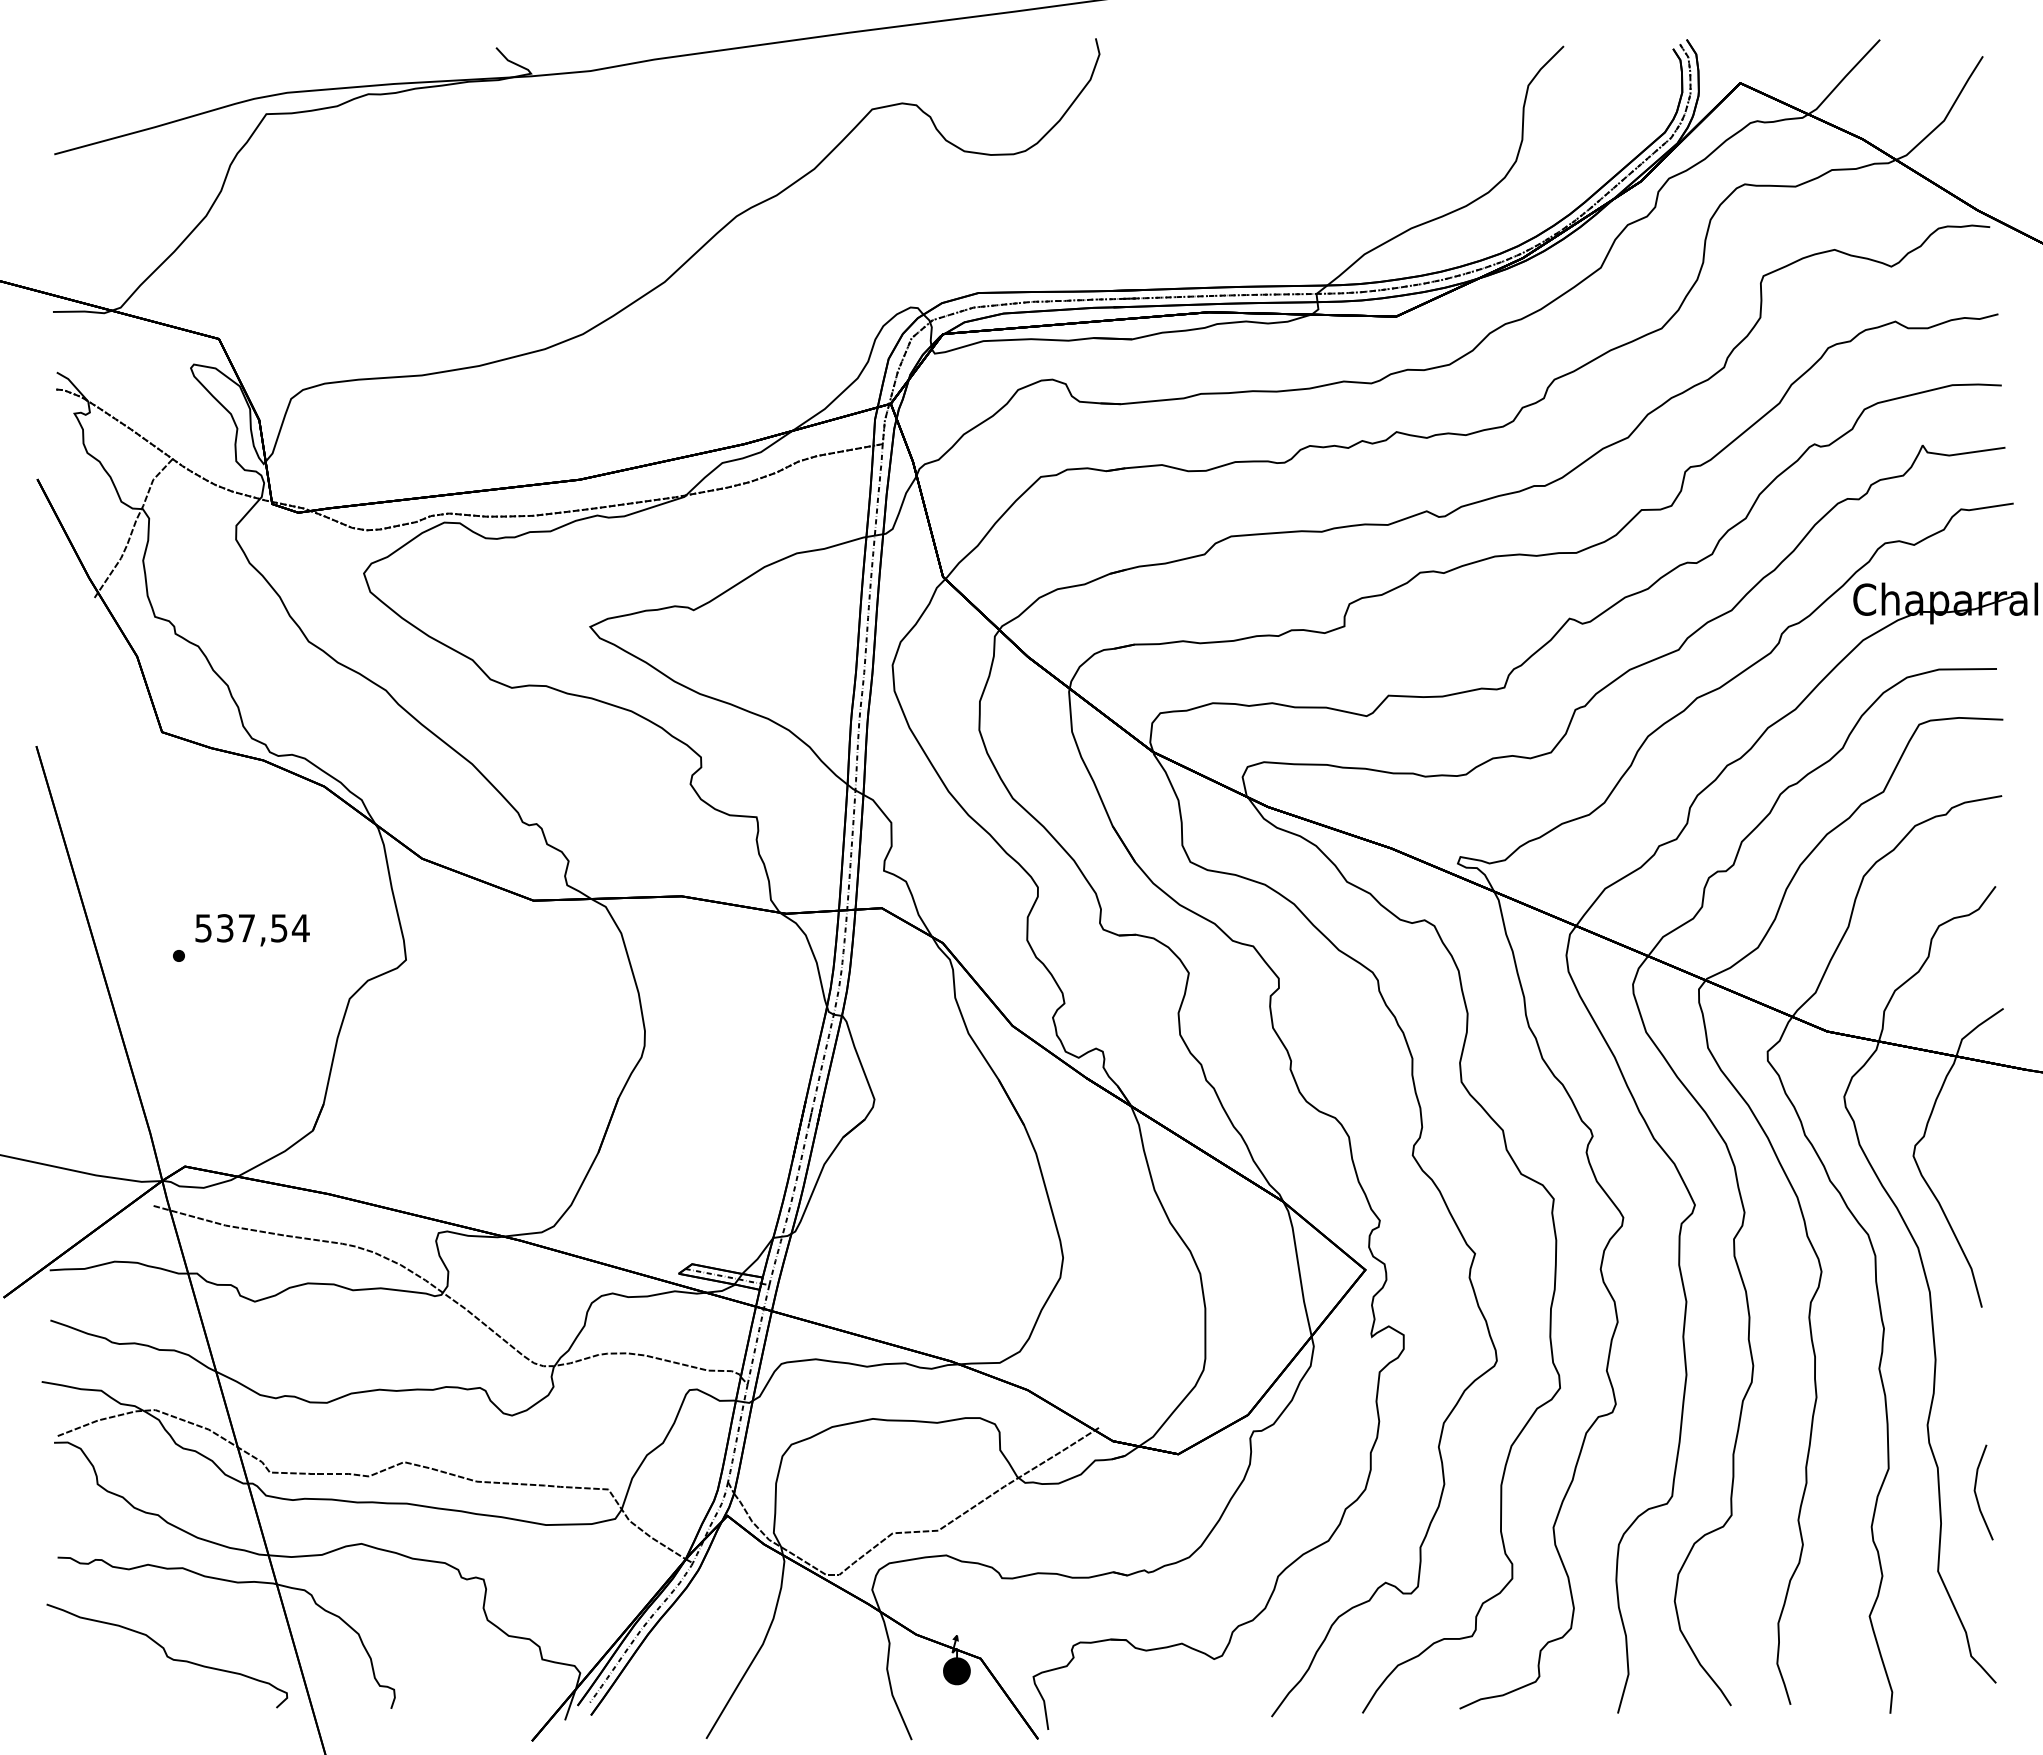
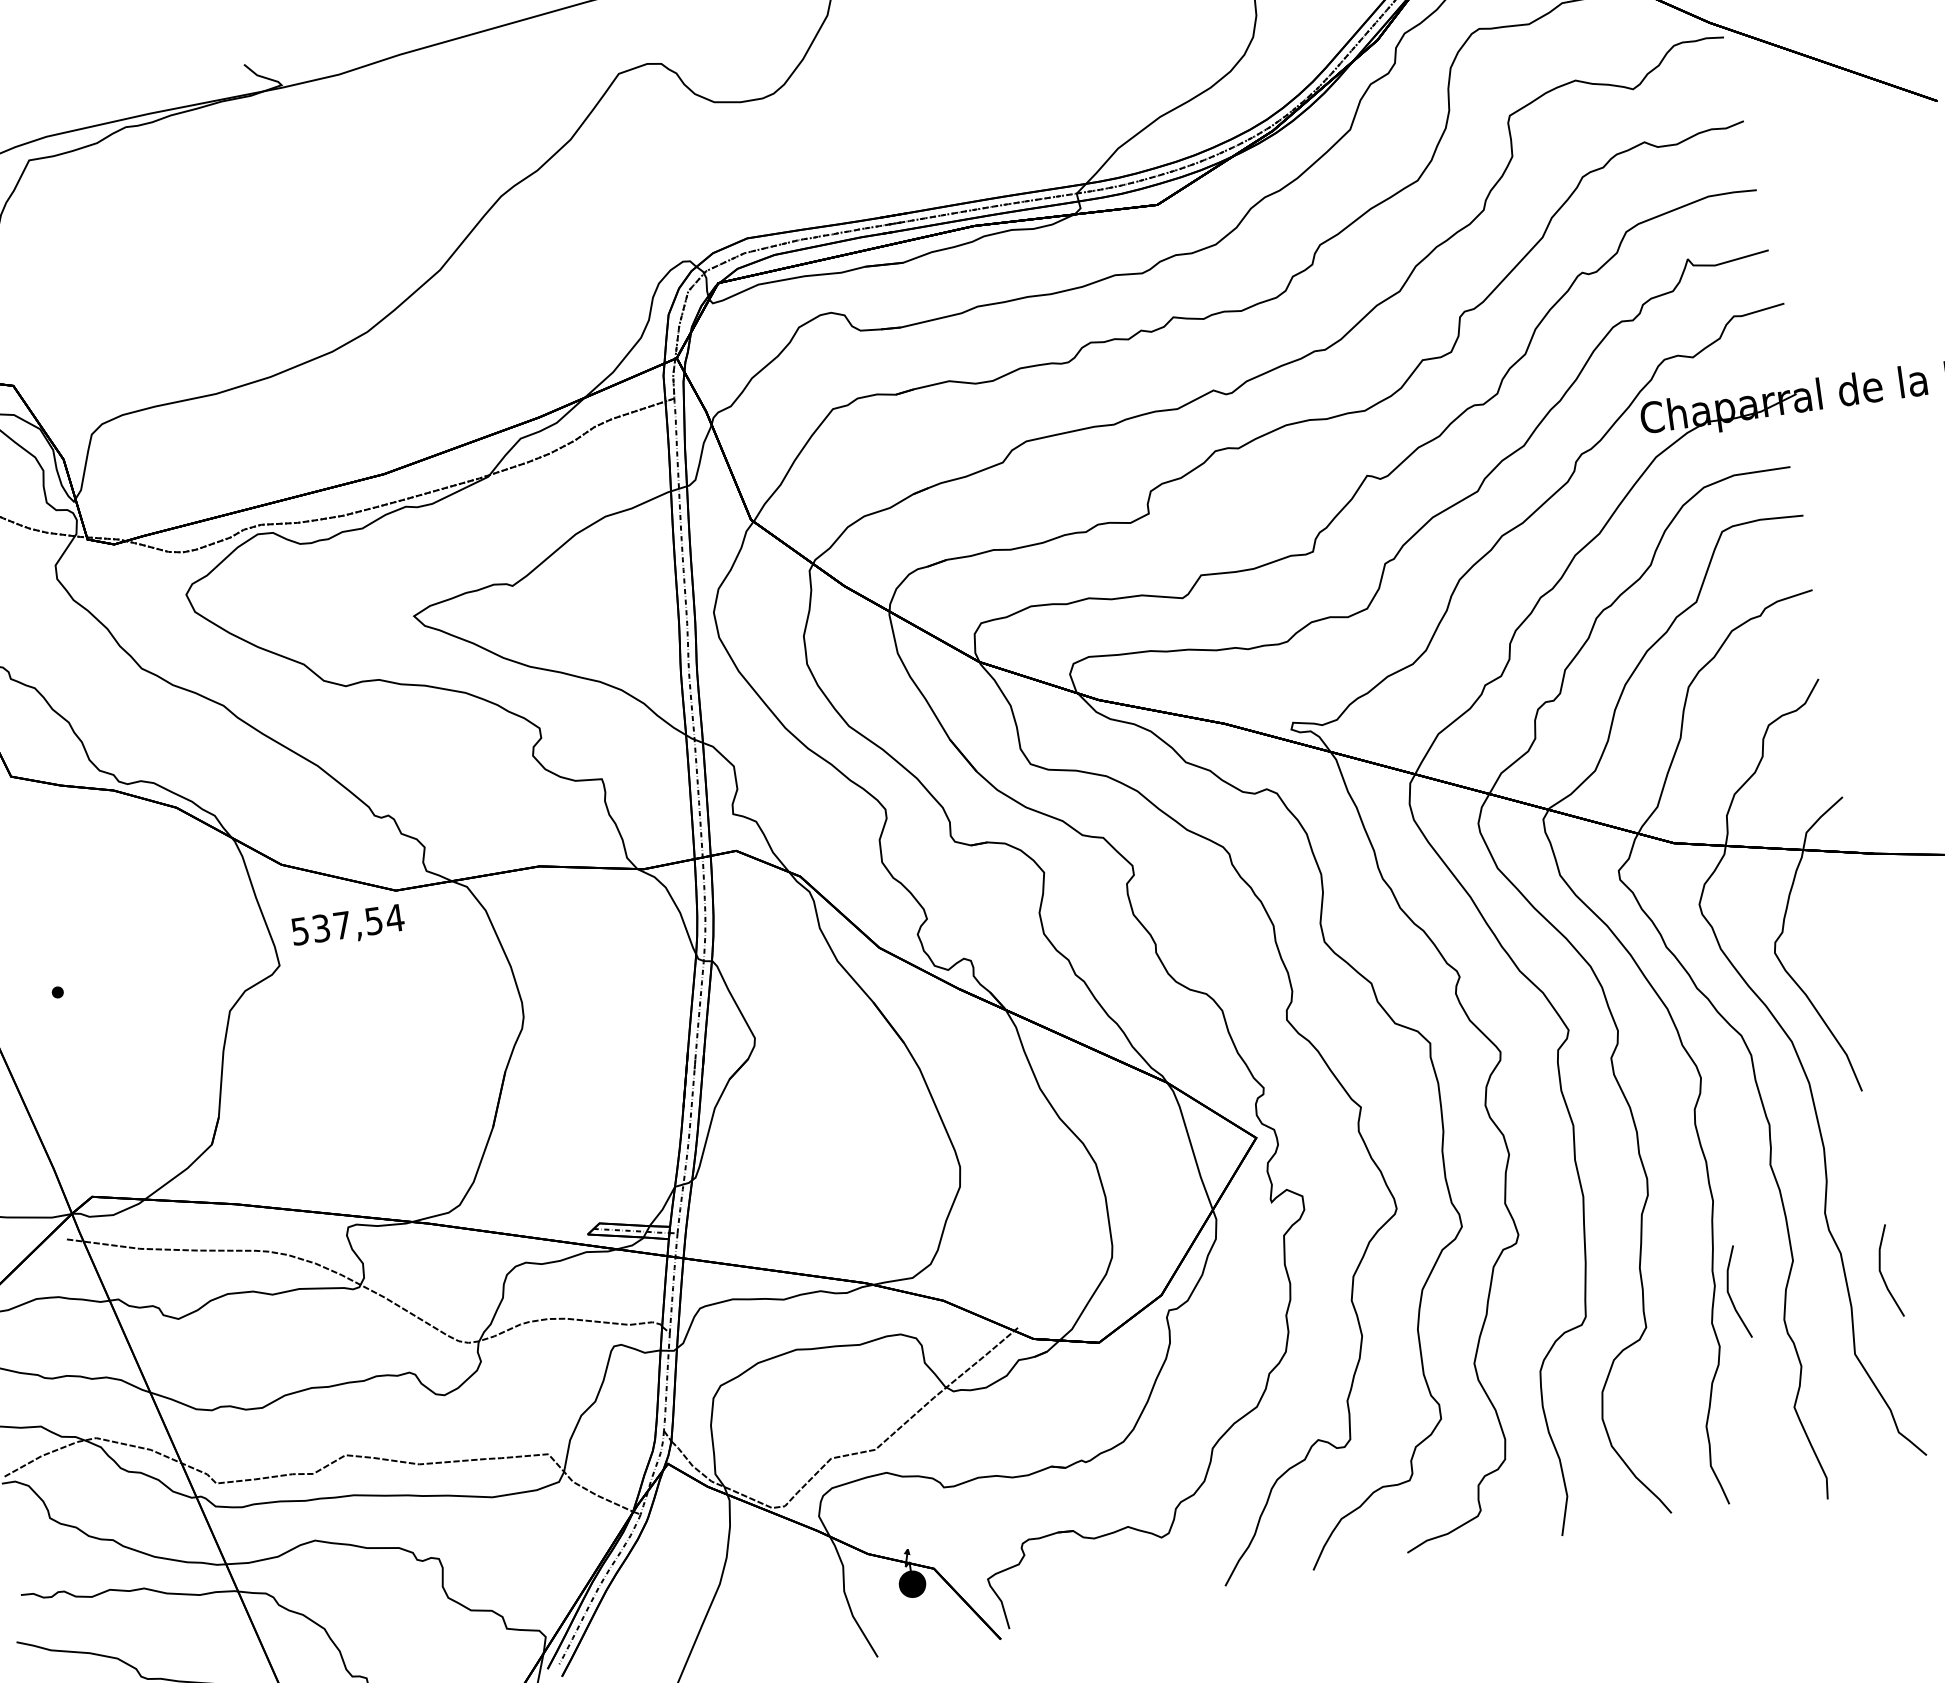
text: (252, 930) -> (348, 926), moved
line: (1820, 1492) -> (1729, 1293), added

